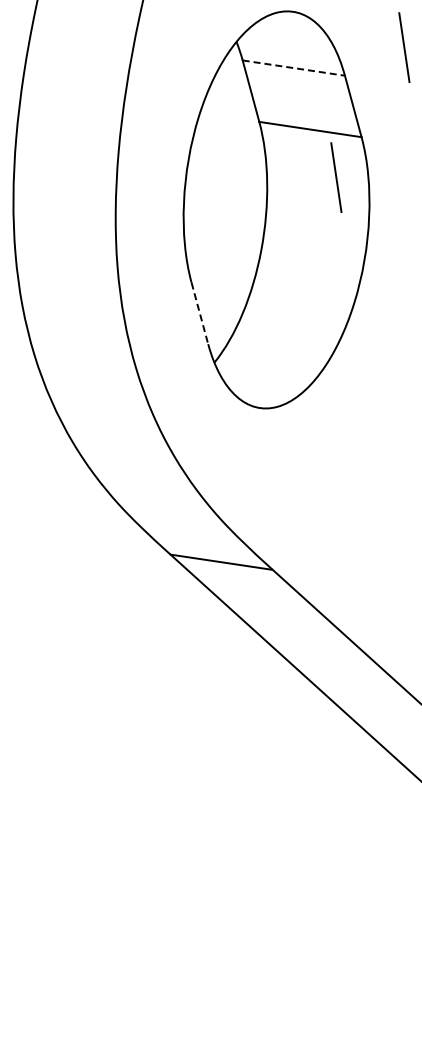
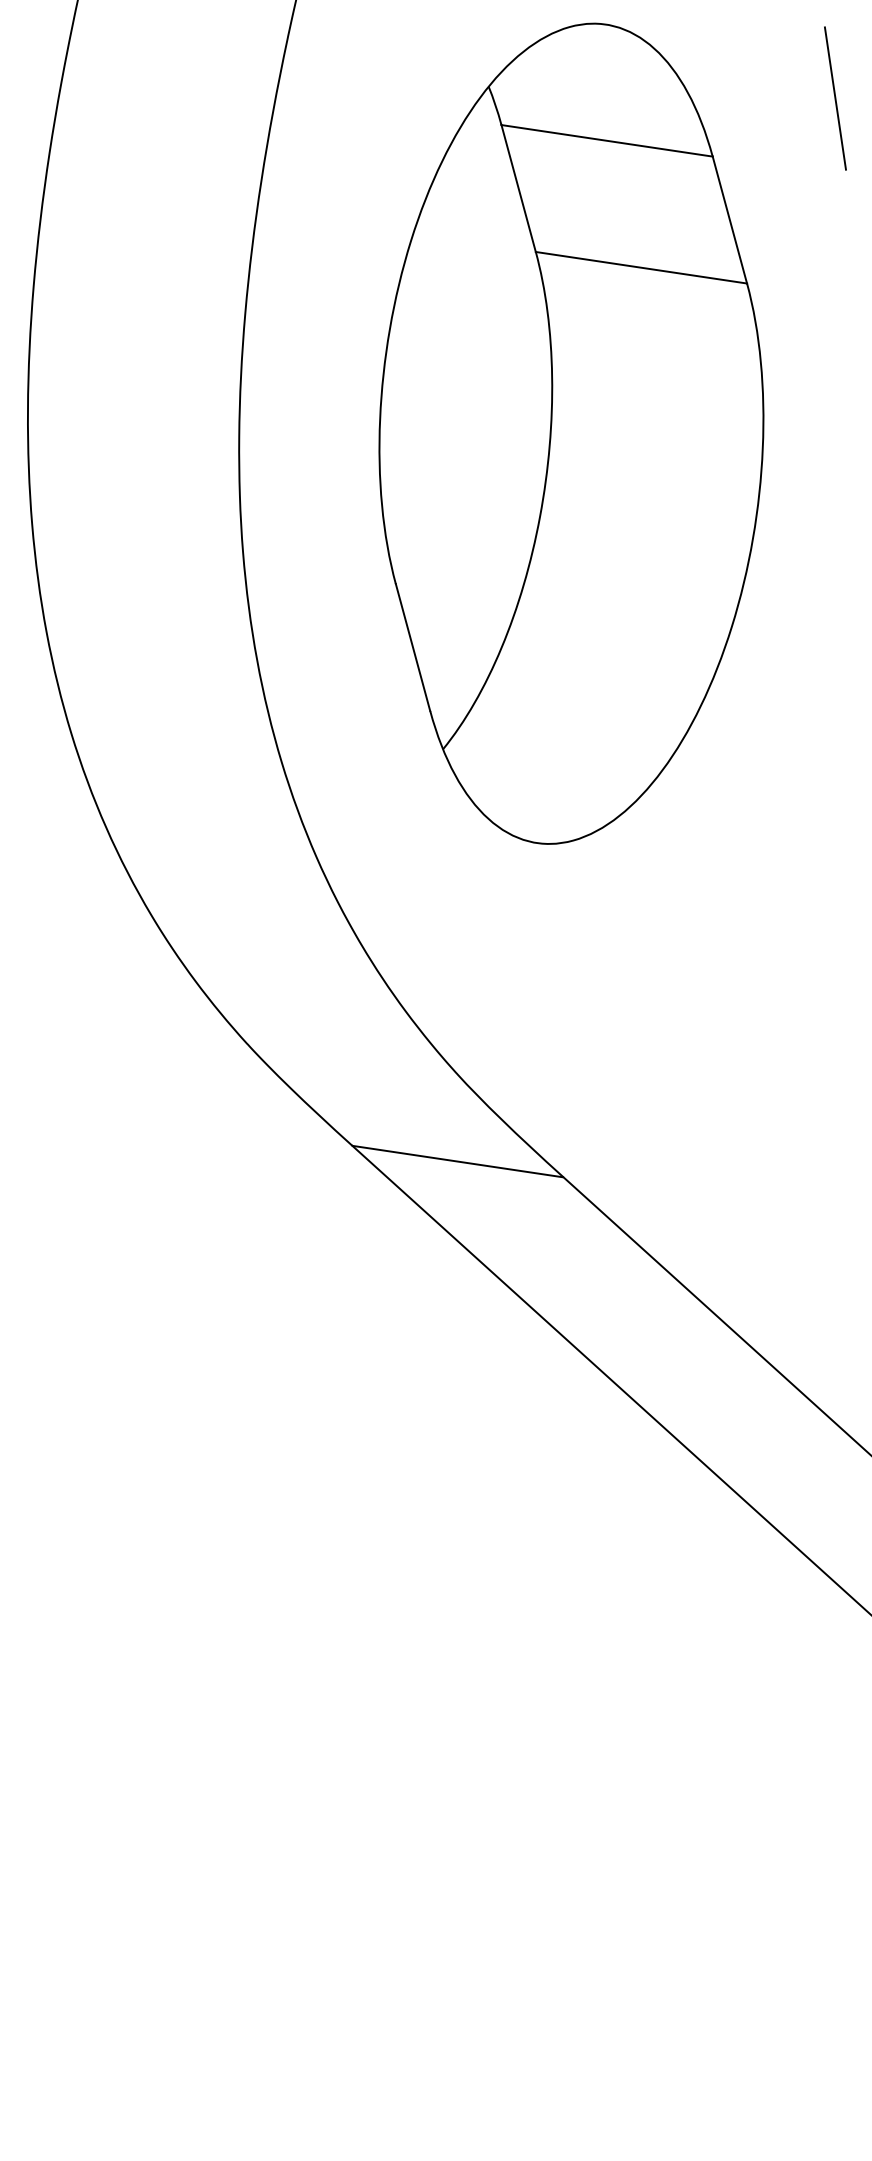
line: (293, 68) -> (606, 141), dashed -> solid
line: (336, 177) -> (695, 366), removed
line: (199, 313) -> (412, 647), dashed -> solid

